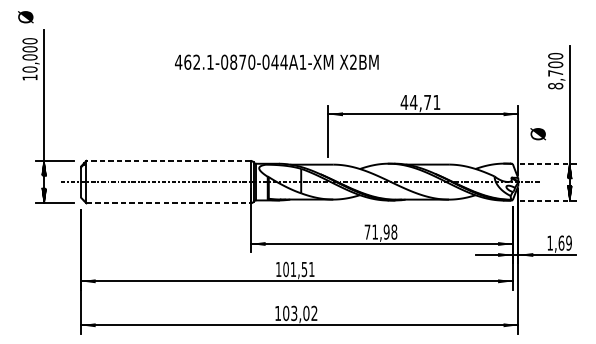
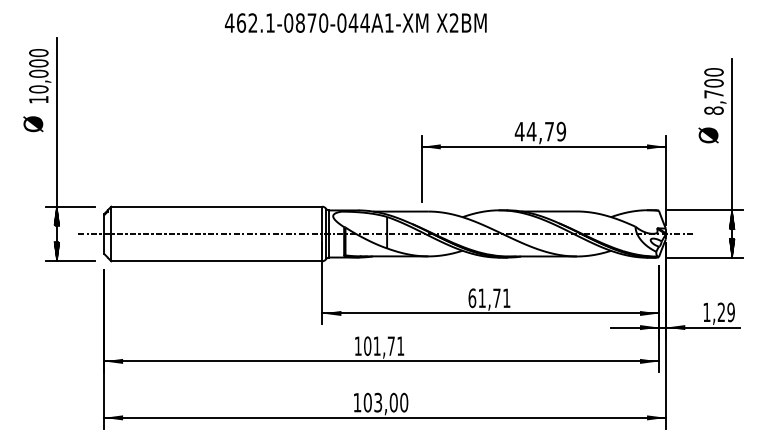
text: (25, 17) -> (33, 124), moved
text: (276, 61) -> (355, 22), moved
text: (436, 102) -> (561, 131), 44,71 -> 44,79
text: (538, 134) -> (708, 135), moved
line: (168, 160) -> (216, 206), dashed -> solid
line: (549, 163) -> (705, 210), dashed -> solid
line: (549, 200) -> (705, 257), dashed -> solid
line: (168, 203) -> (216, 261), dashed -> solid
text: (380, 232) -> (489, 298), 71,98 -> 61,71
text: (561, 243) -> (721, 312), 1,69 -> 1,29
text: (303, 269) -> (390, 346), 101,51 -> 101,71
text: (314, 313) -> (404, 402), 103,02 -> 103,00

